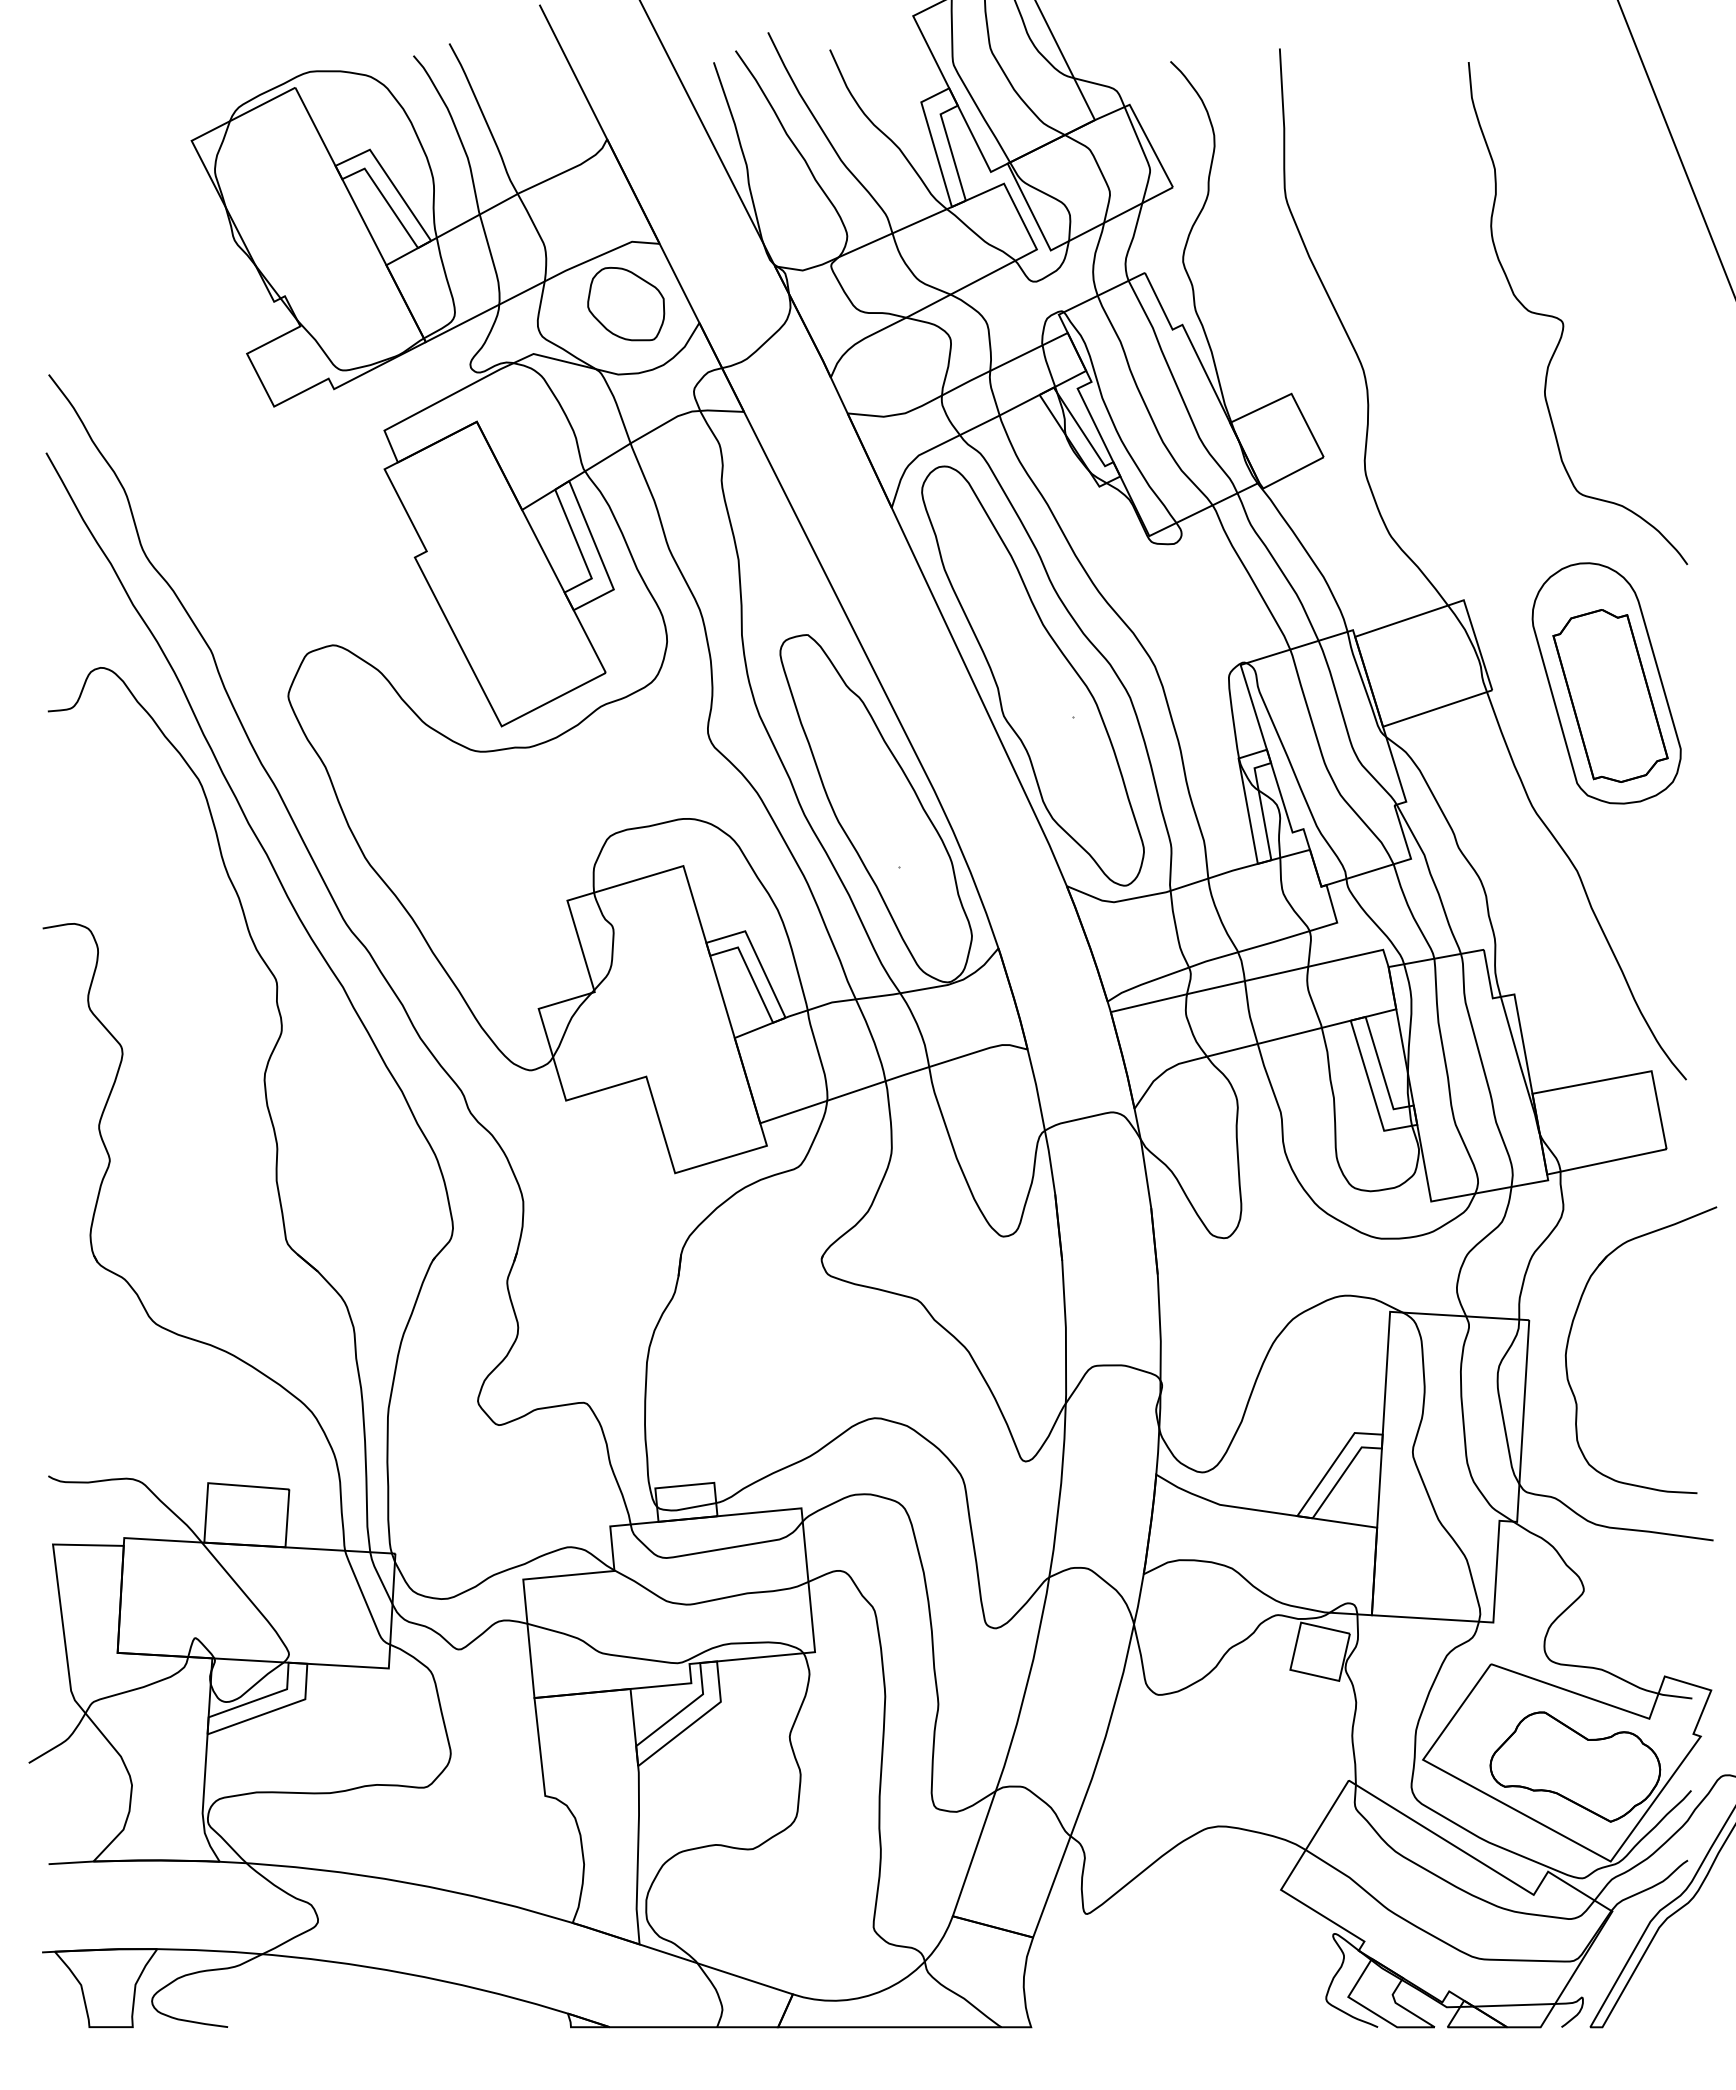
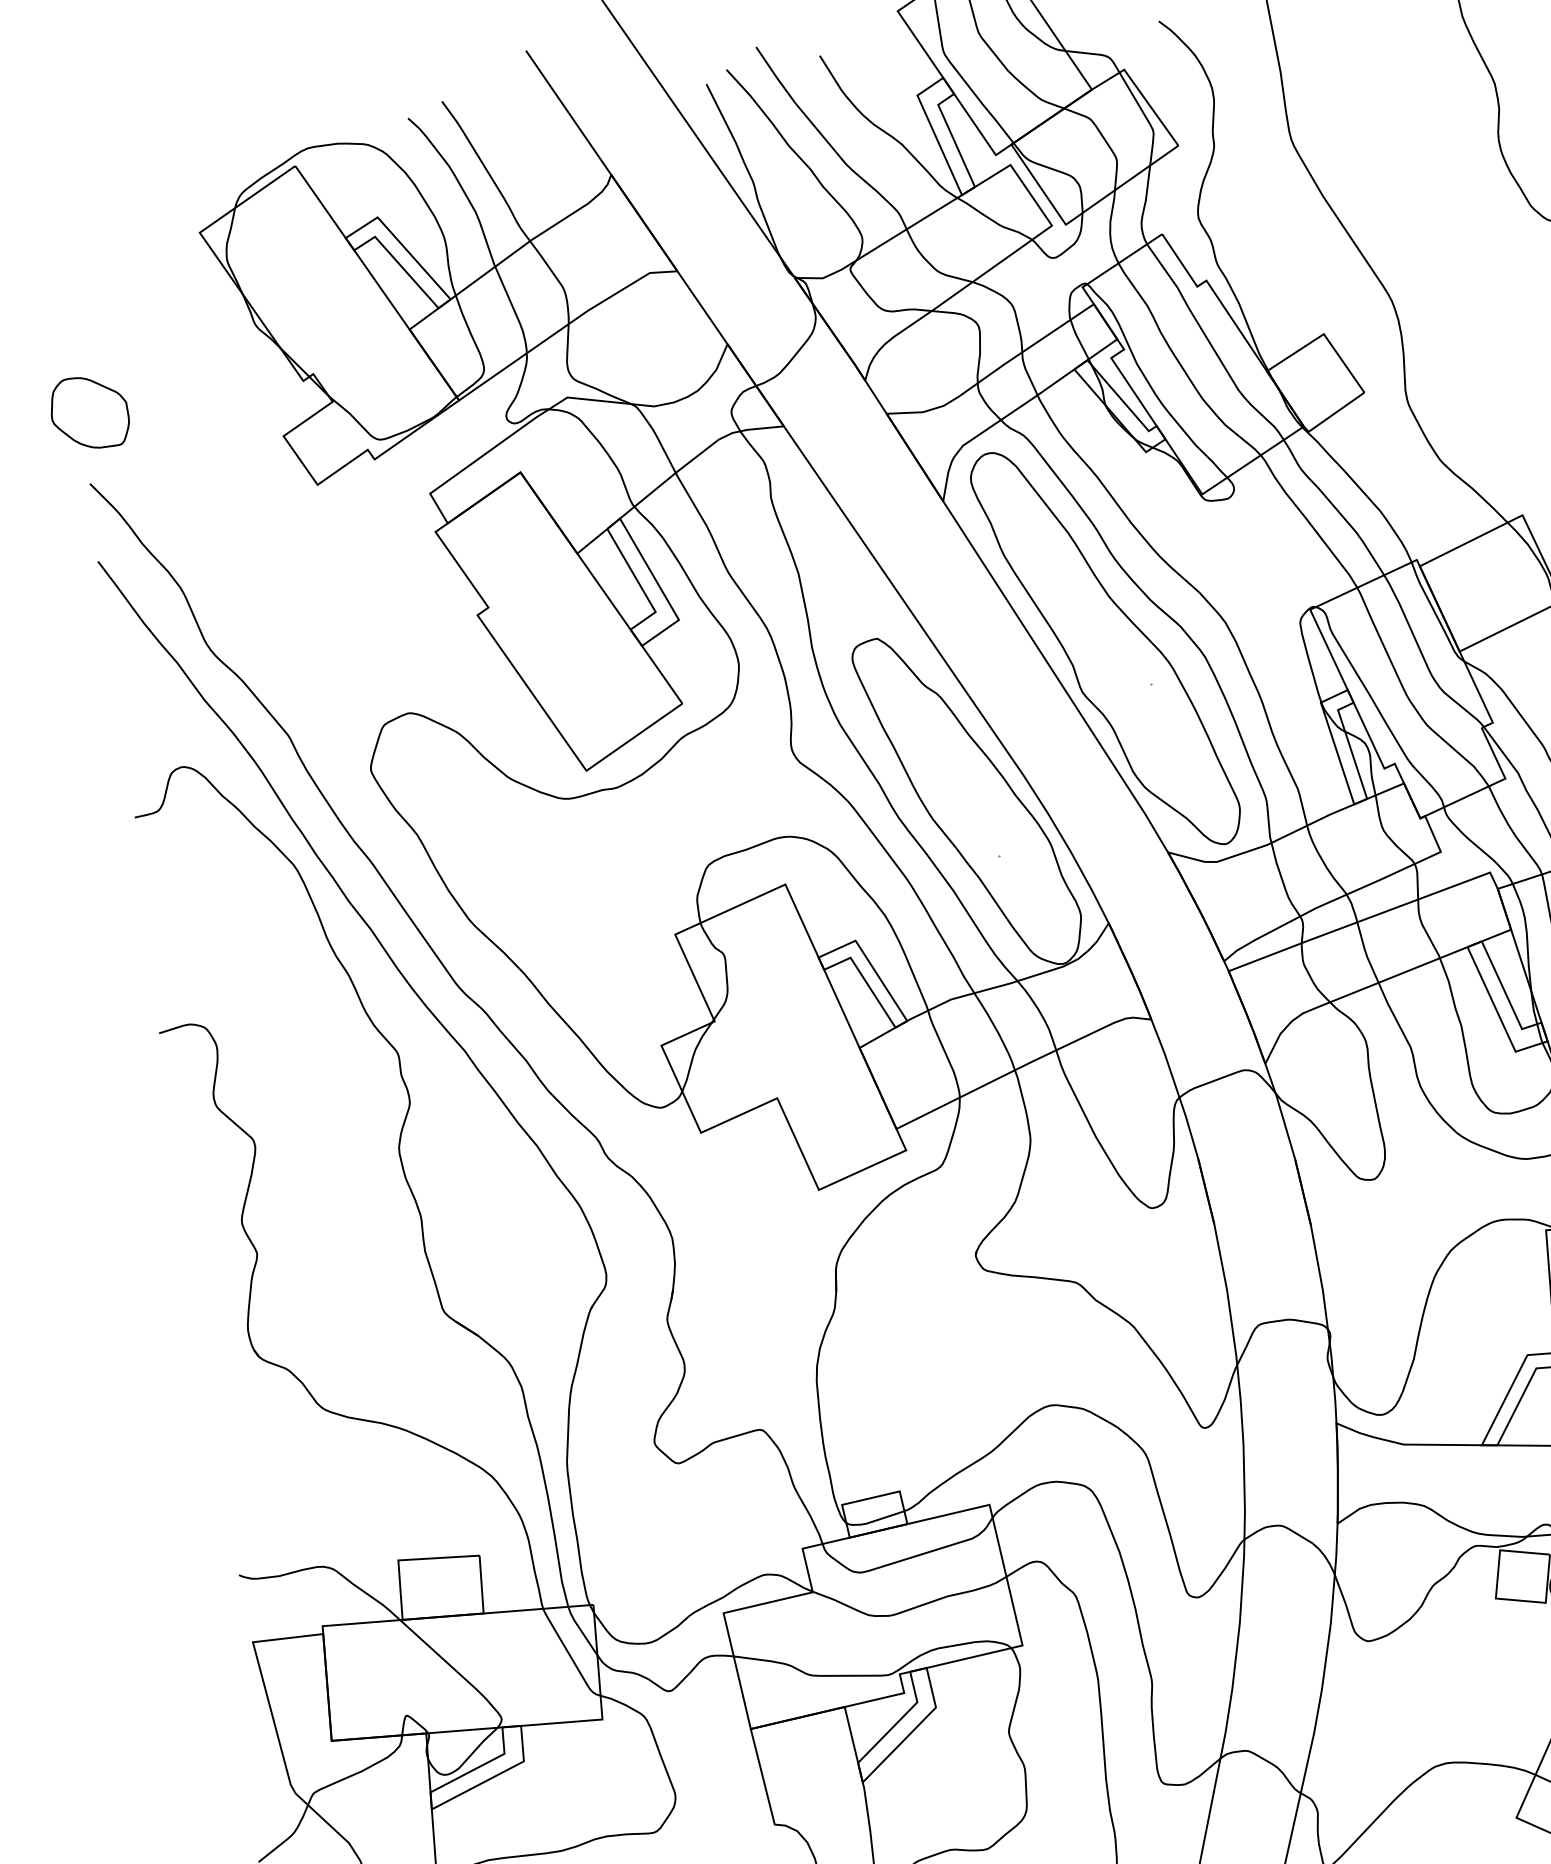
part: (626, 304) -> (90, 412), moved

